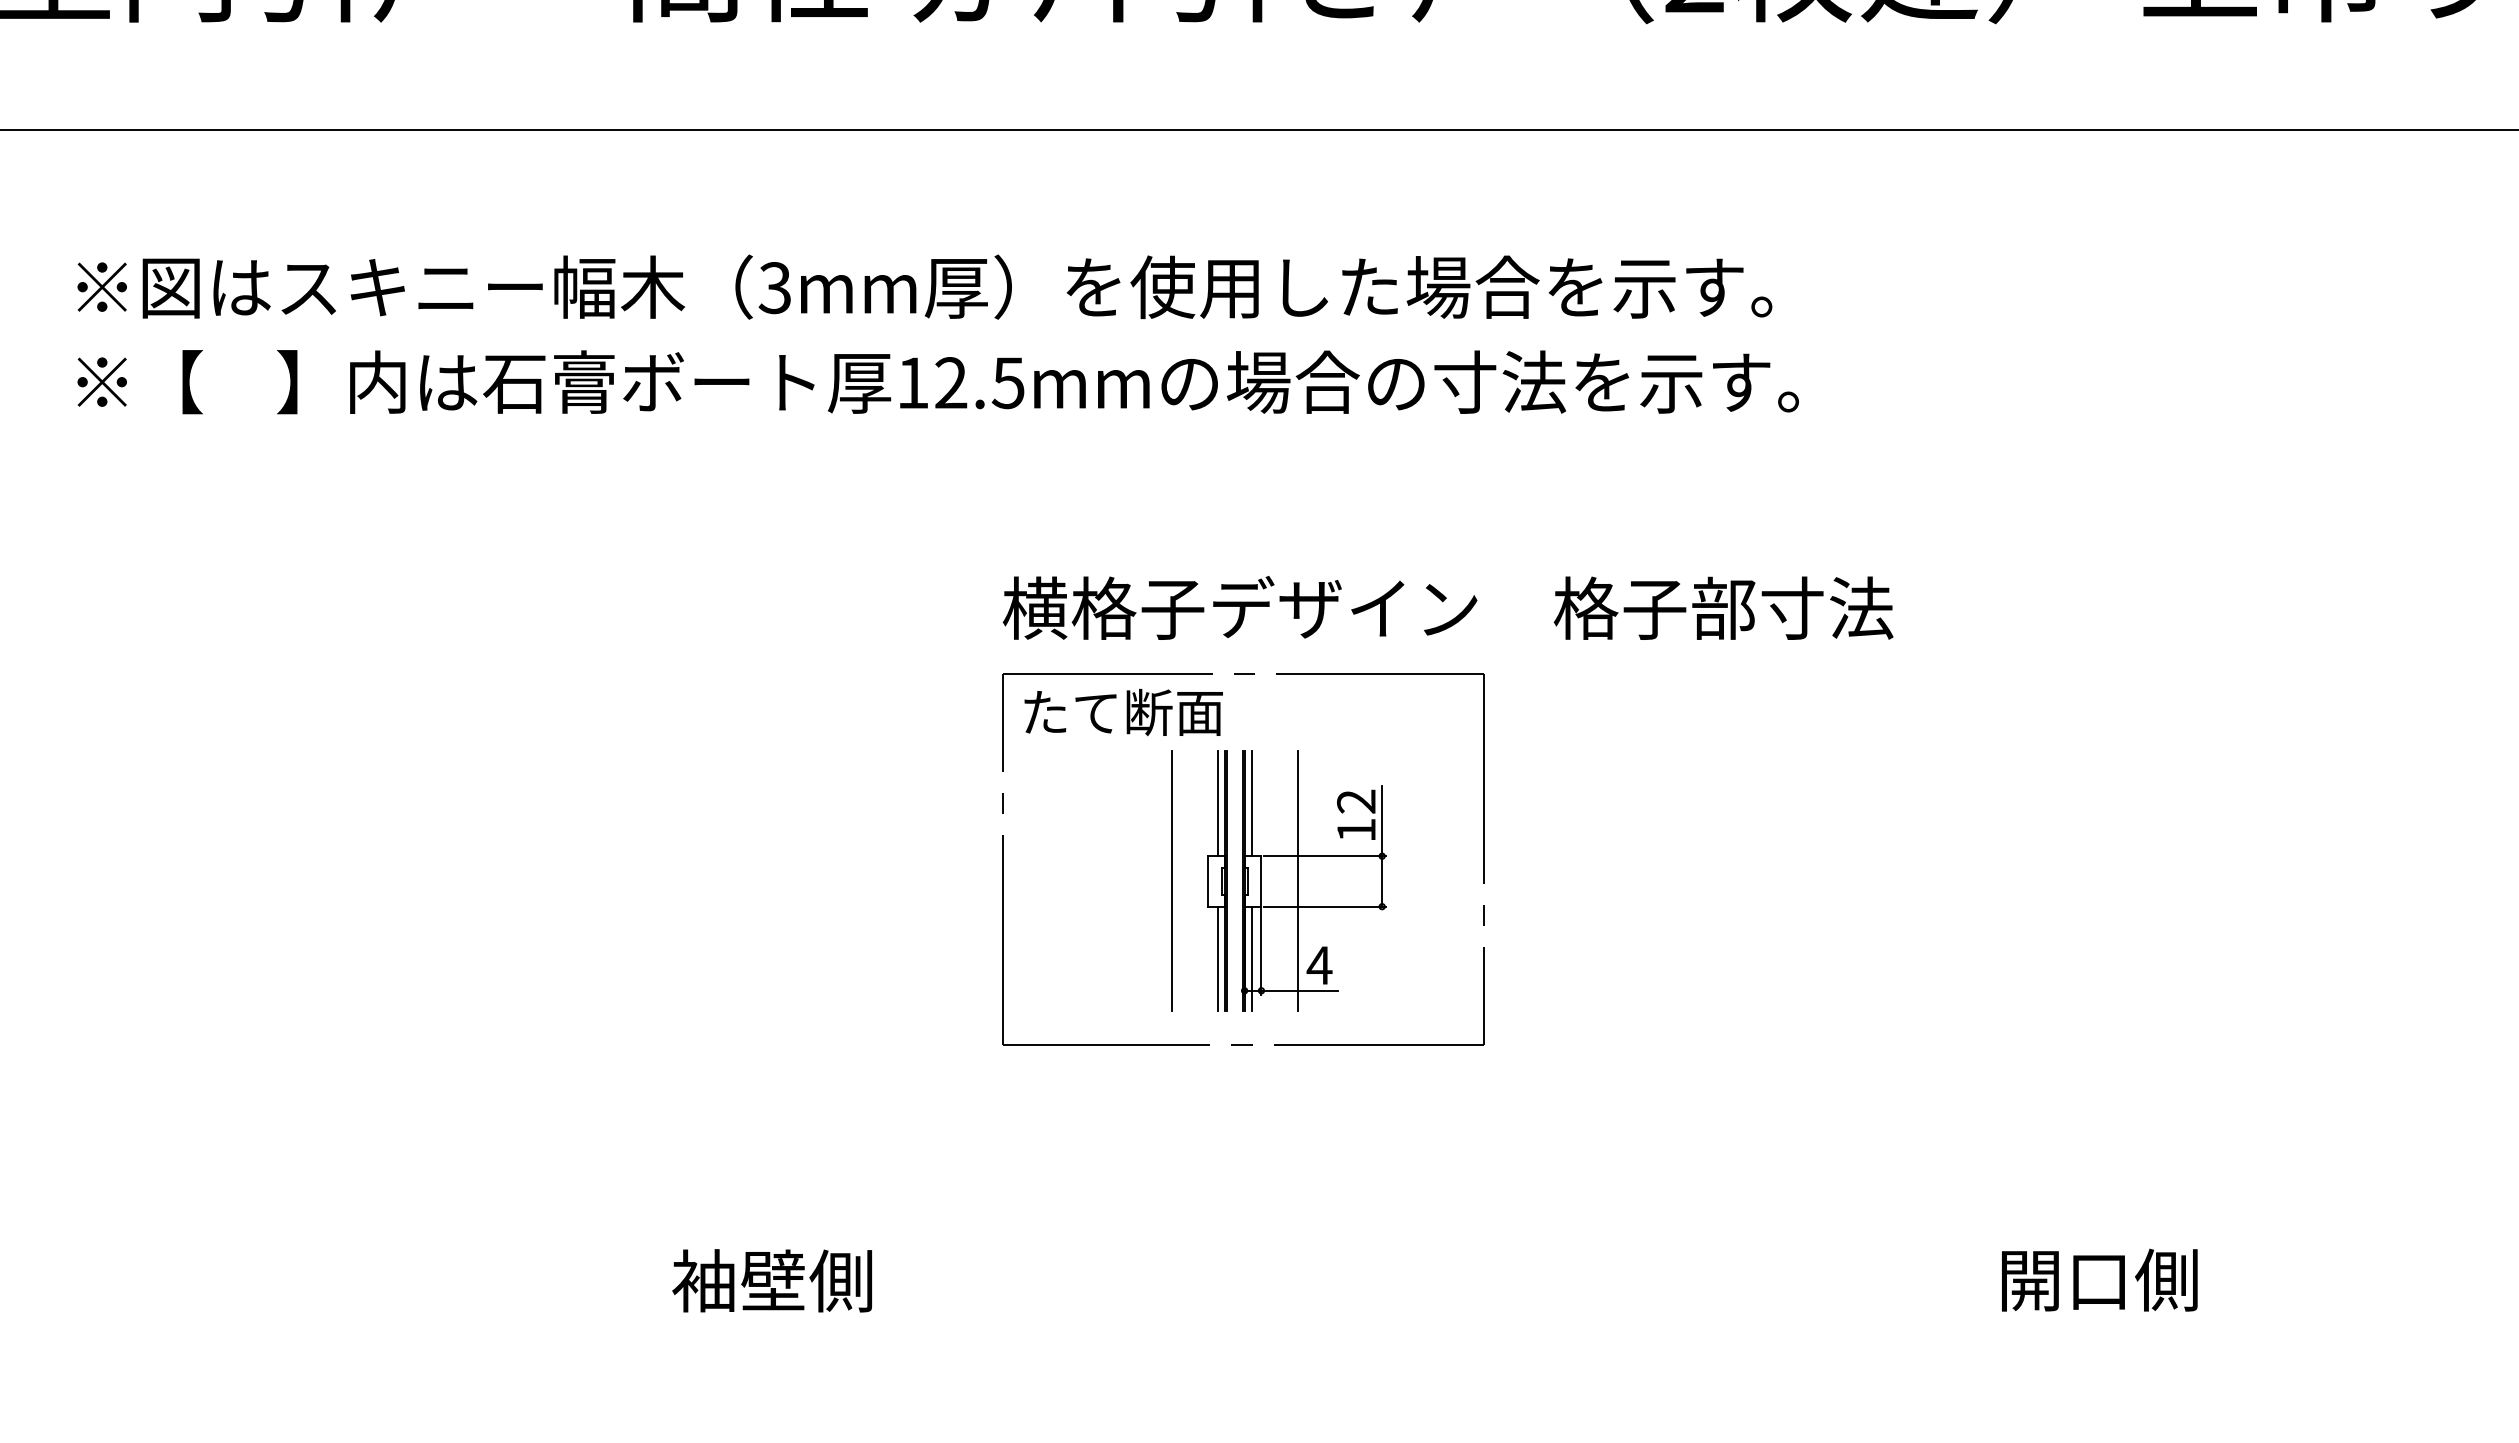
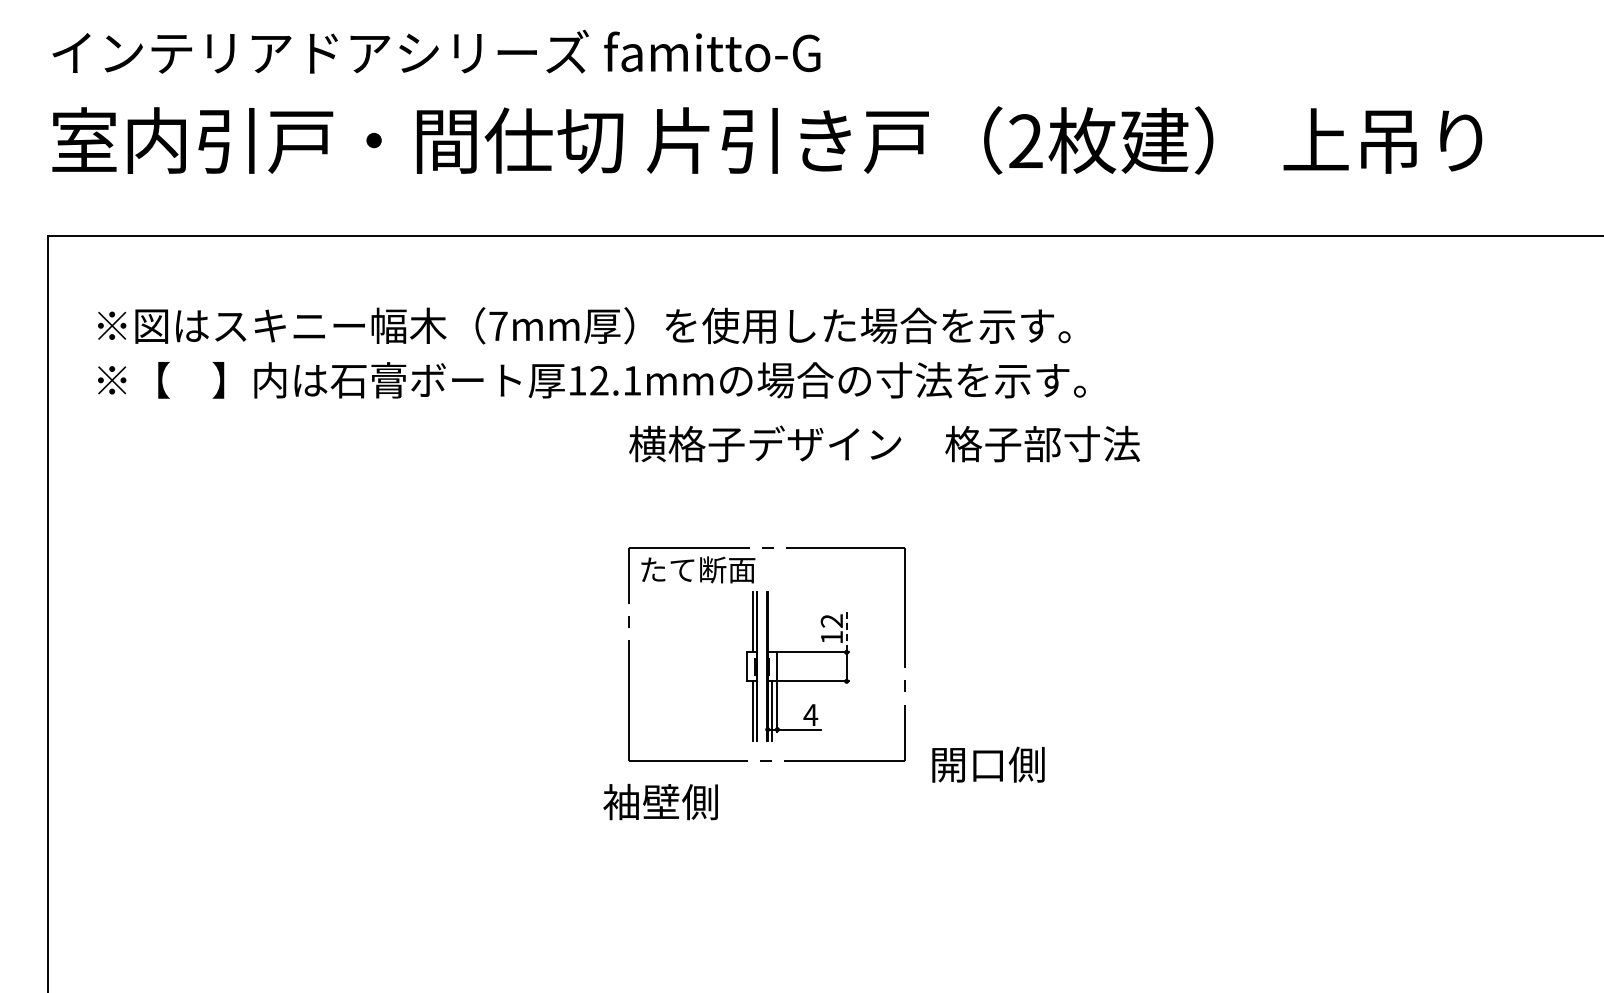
text: (775, 288) -> (498, 326), 3mm -> 7mm
text: (1007, 382) -> (631, 380), 12.5mm -> 12.1mm
text: (1448, 607) -> (884, 443), moved
line: (1251, 804) -> (771, 622), removed
line: (1381, 819) -> (846, 631), solid -> dashed
line: (1172, 880) -> (726, 666), removed
line: (1298, 880) -> (798, 666), removed
text: (771, 1279) -> (660, 801), moved
text: (2099, 1279) -> (988, 764), moved

